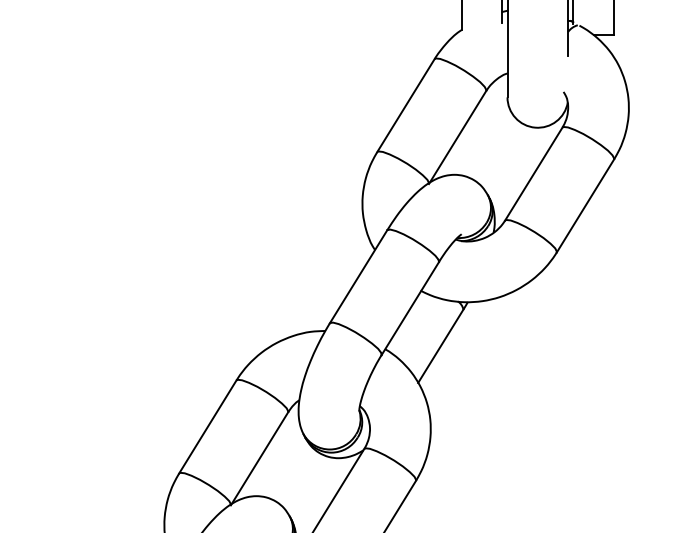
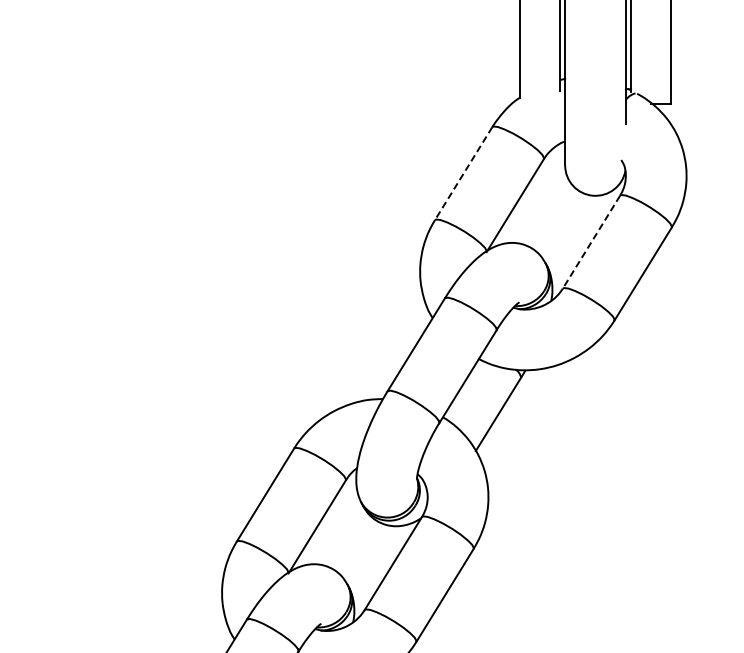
line: (405, 105) -> (463, 173), solid -> dashed
line: (533, 174) -> (591, 242), solid -> dashed

